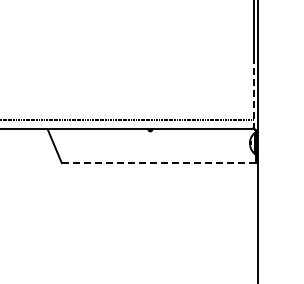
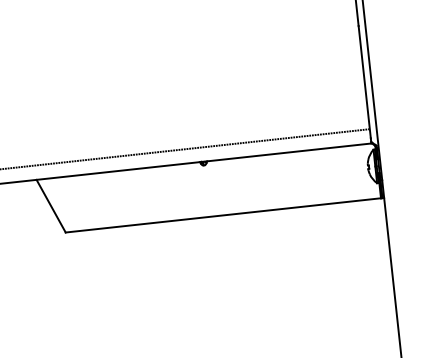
line: (253, 91) -> (364, 82), dashed -> solid
line: (159, 163) -> (224, 215), dashed -> solid

